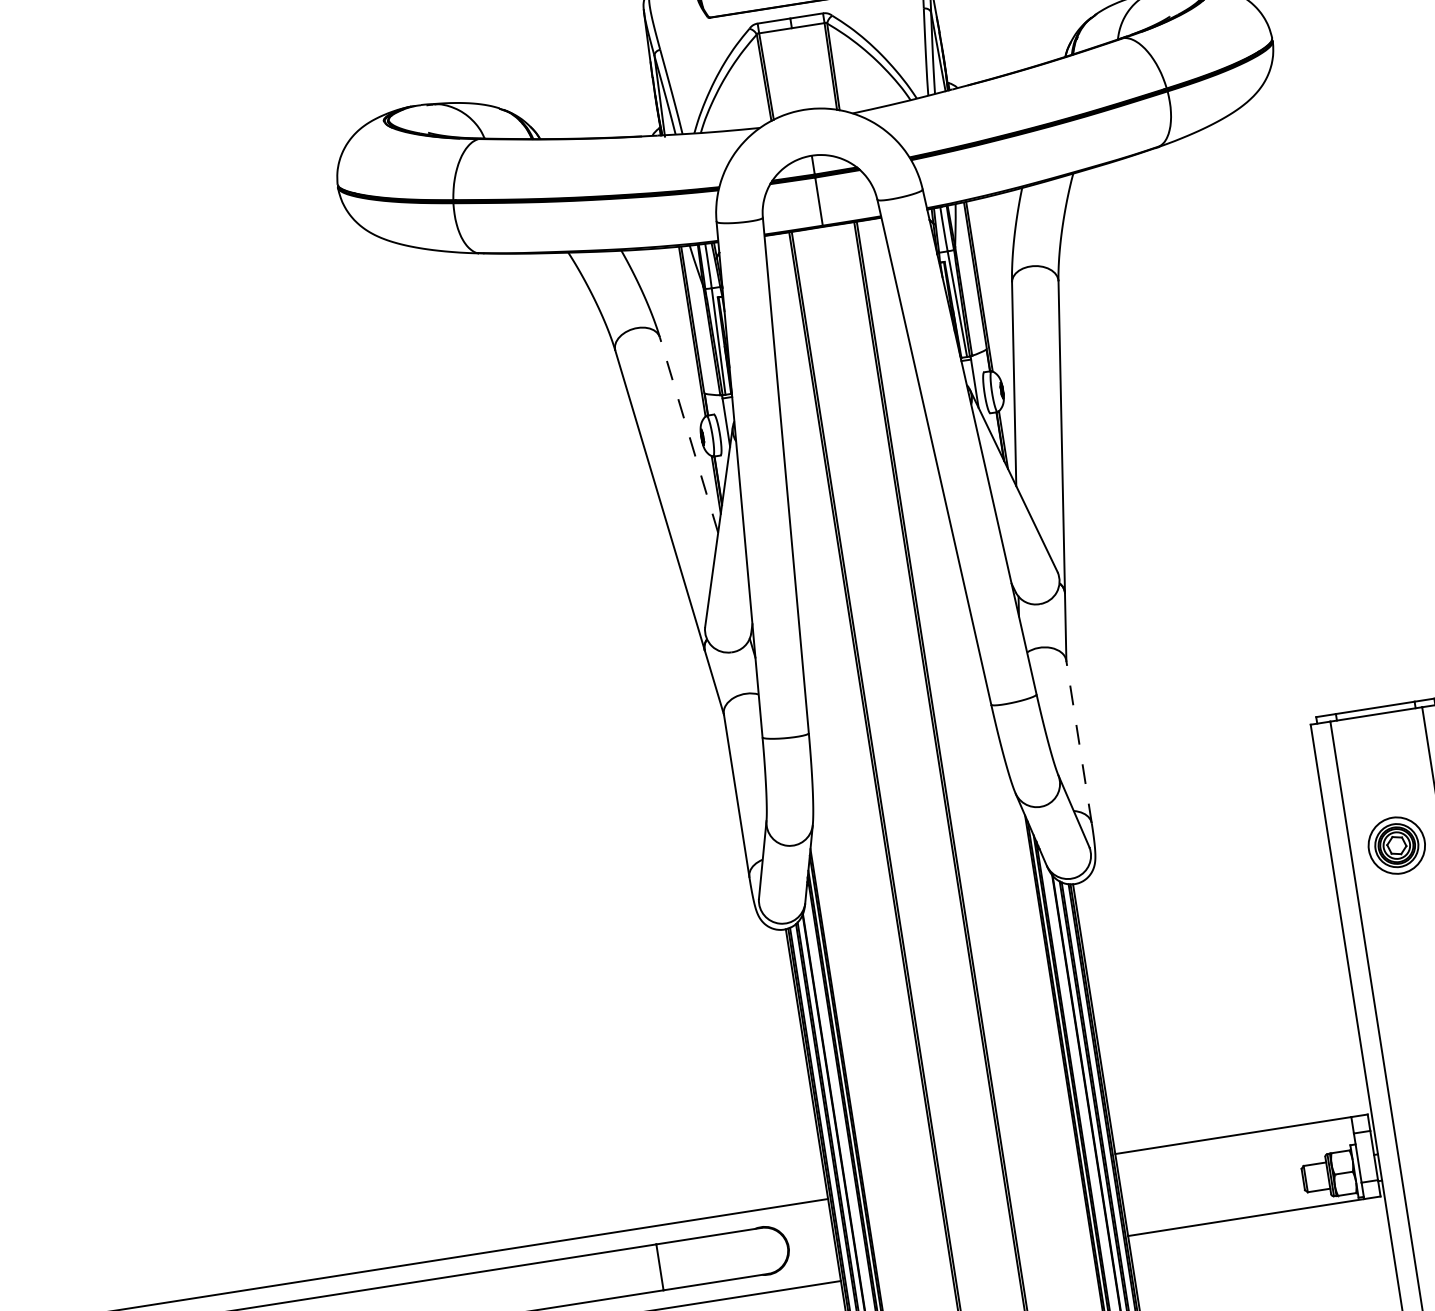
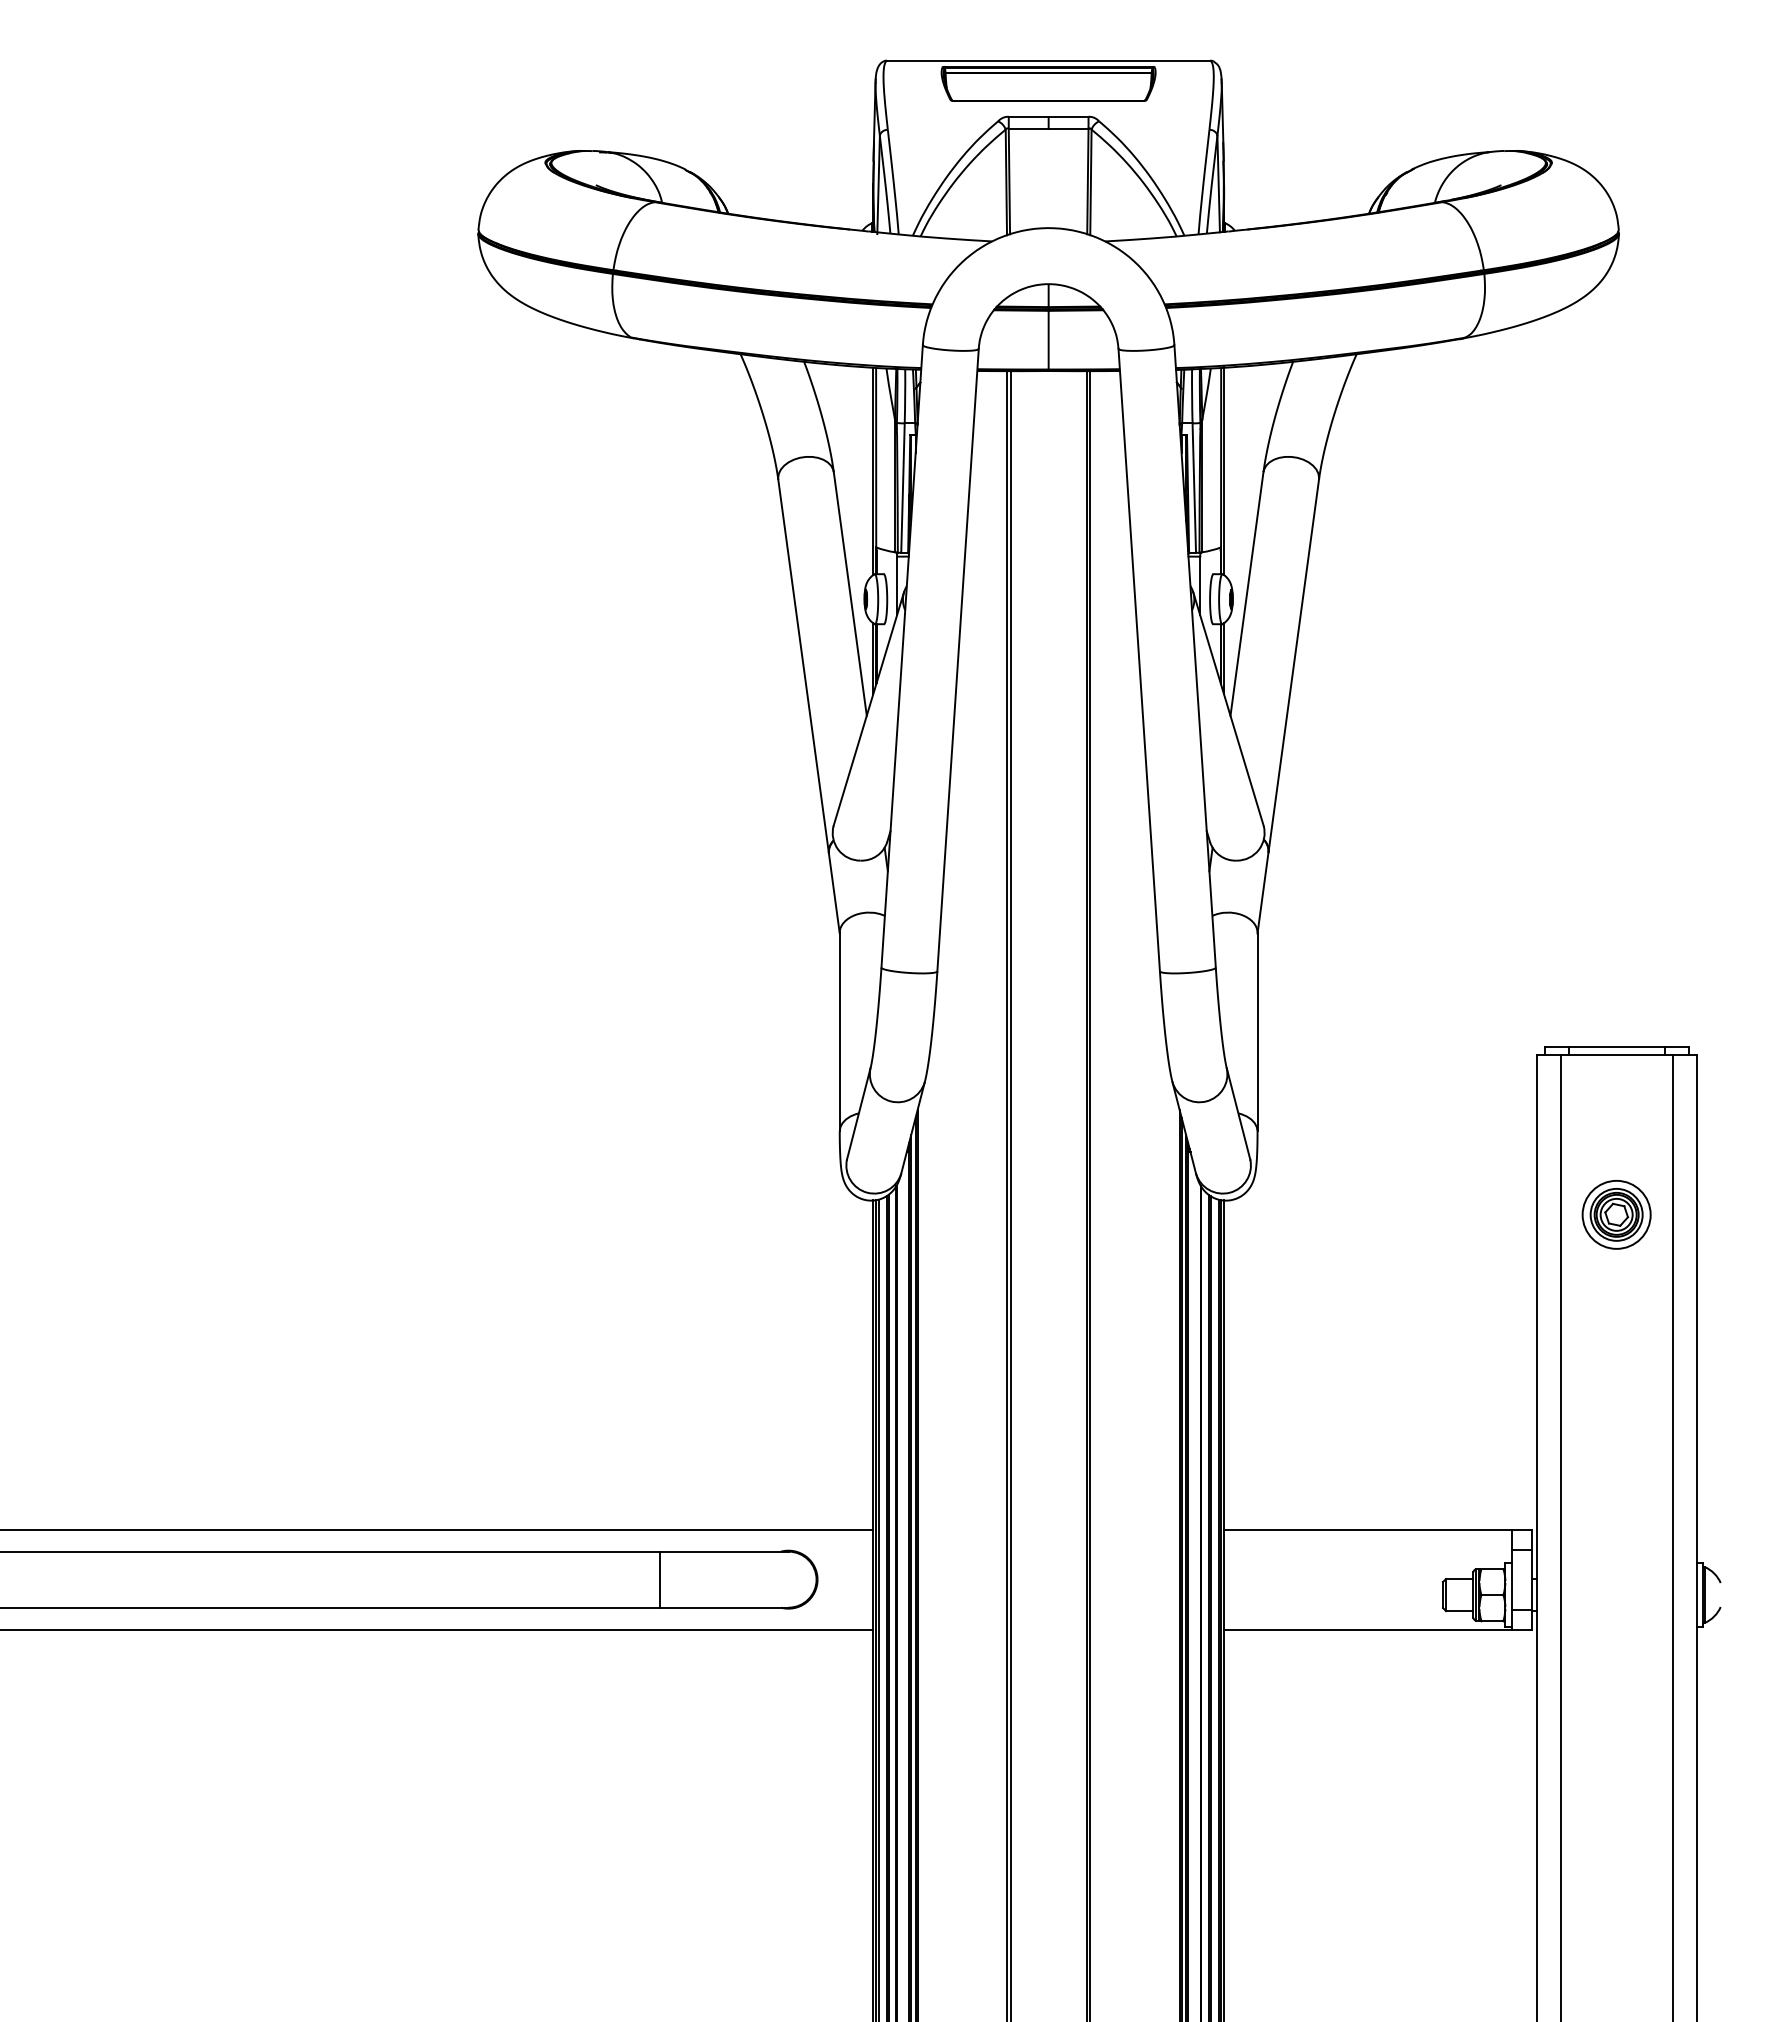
line: (689, 434) -> (850, 593), dashed -> solid
line: (1078, 741) -> (1257, 1031), dashed -> solid

